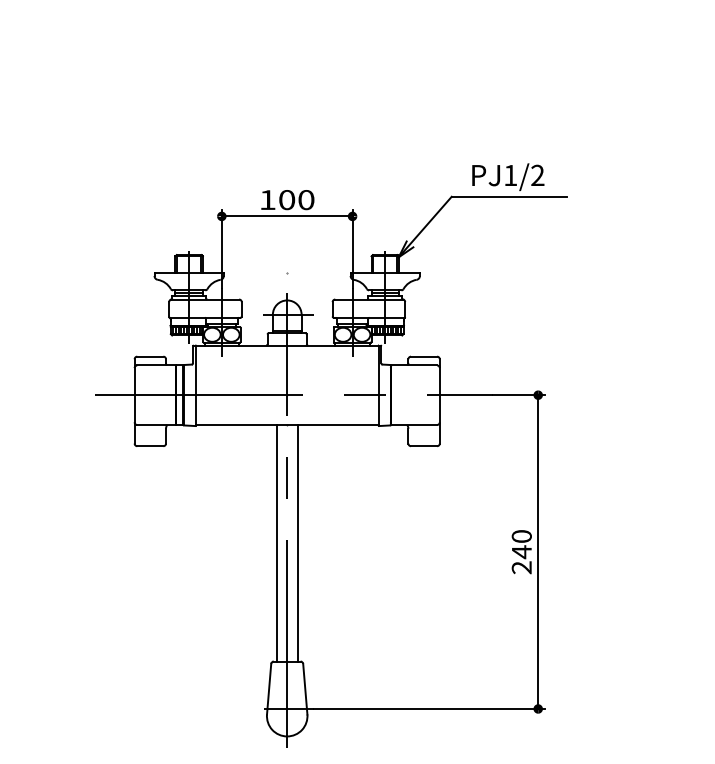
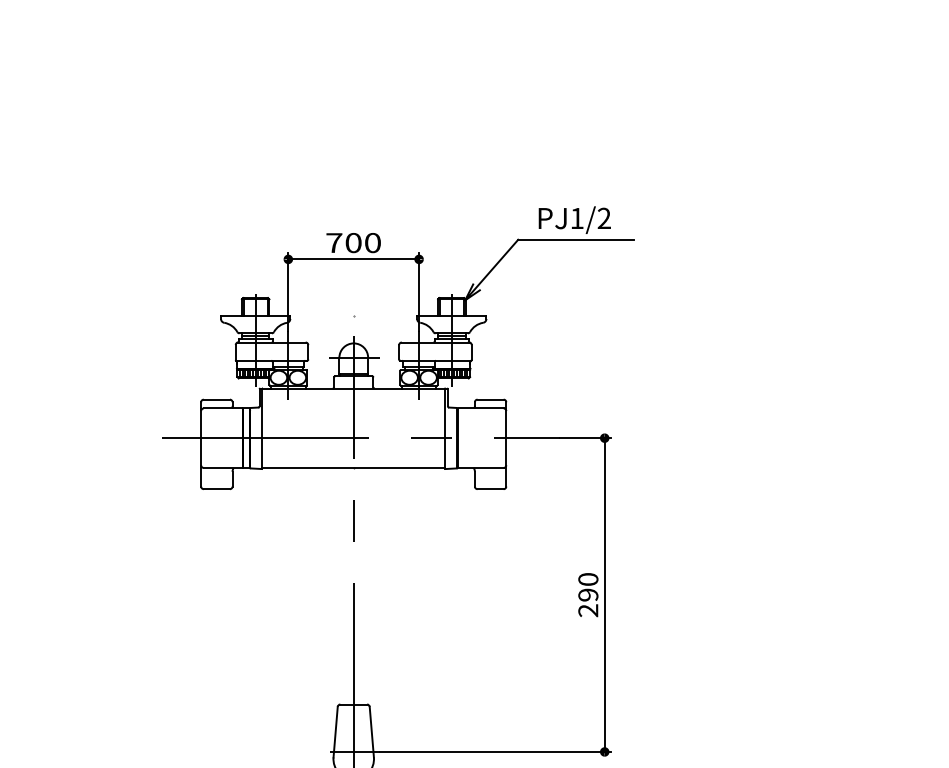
text: (267, 199) -> (334, 242), 100 -> 700
line: (276, 543) -> (343, 586), removed
line: (297, 543) -> (364, 586), removed
text: (521, 552) -> (588, 595), 240 -> 290

